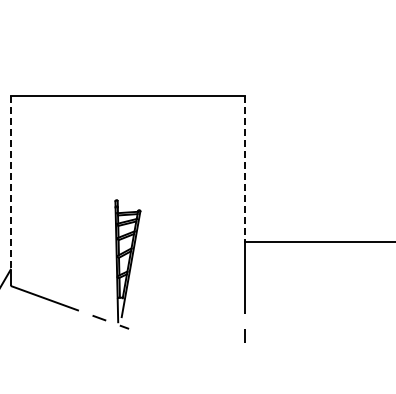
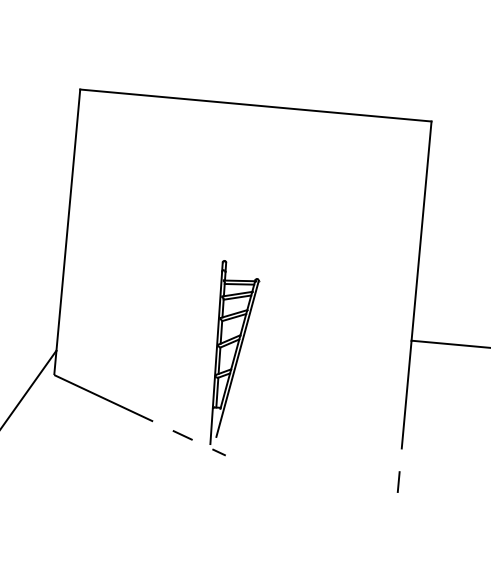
line: (245, 169) -> (422, 232), dashed -> solid
line: (10, 183) -> (67, 221), dashed -> solid

